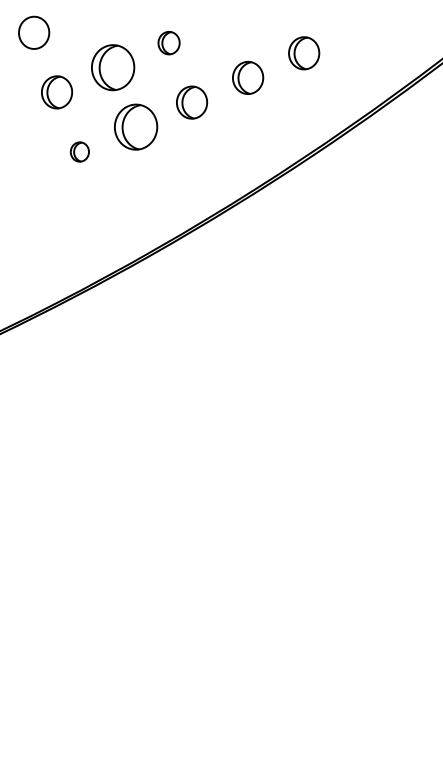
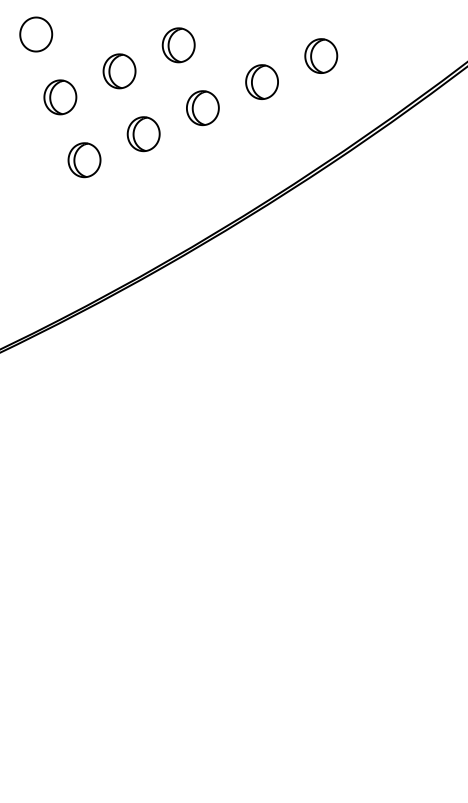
part: (168, 43) -> (178, 45), size x1.43
part: (113, 67) -> (119, 71), size x0.71
part: (135, 127) -> (143, 134), size x0.71
part: (79, 152) -> (84, 160), size x1.67

